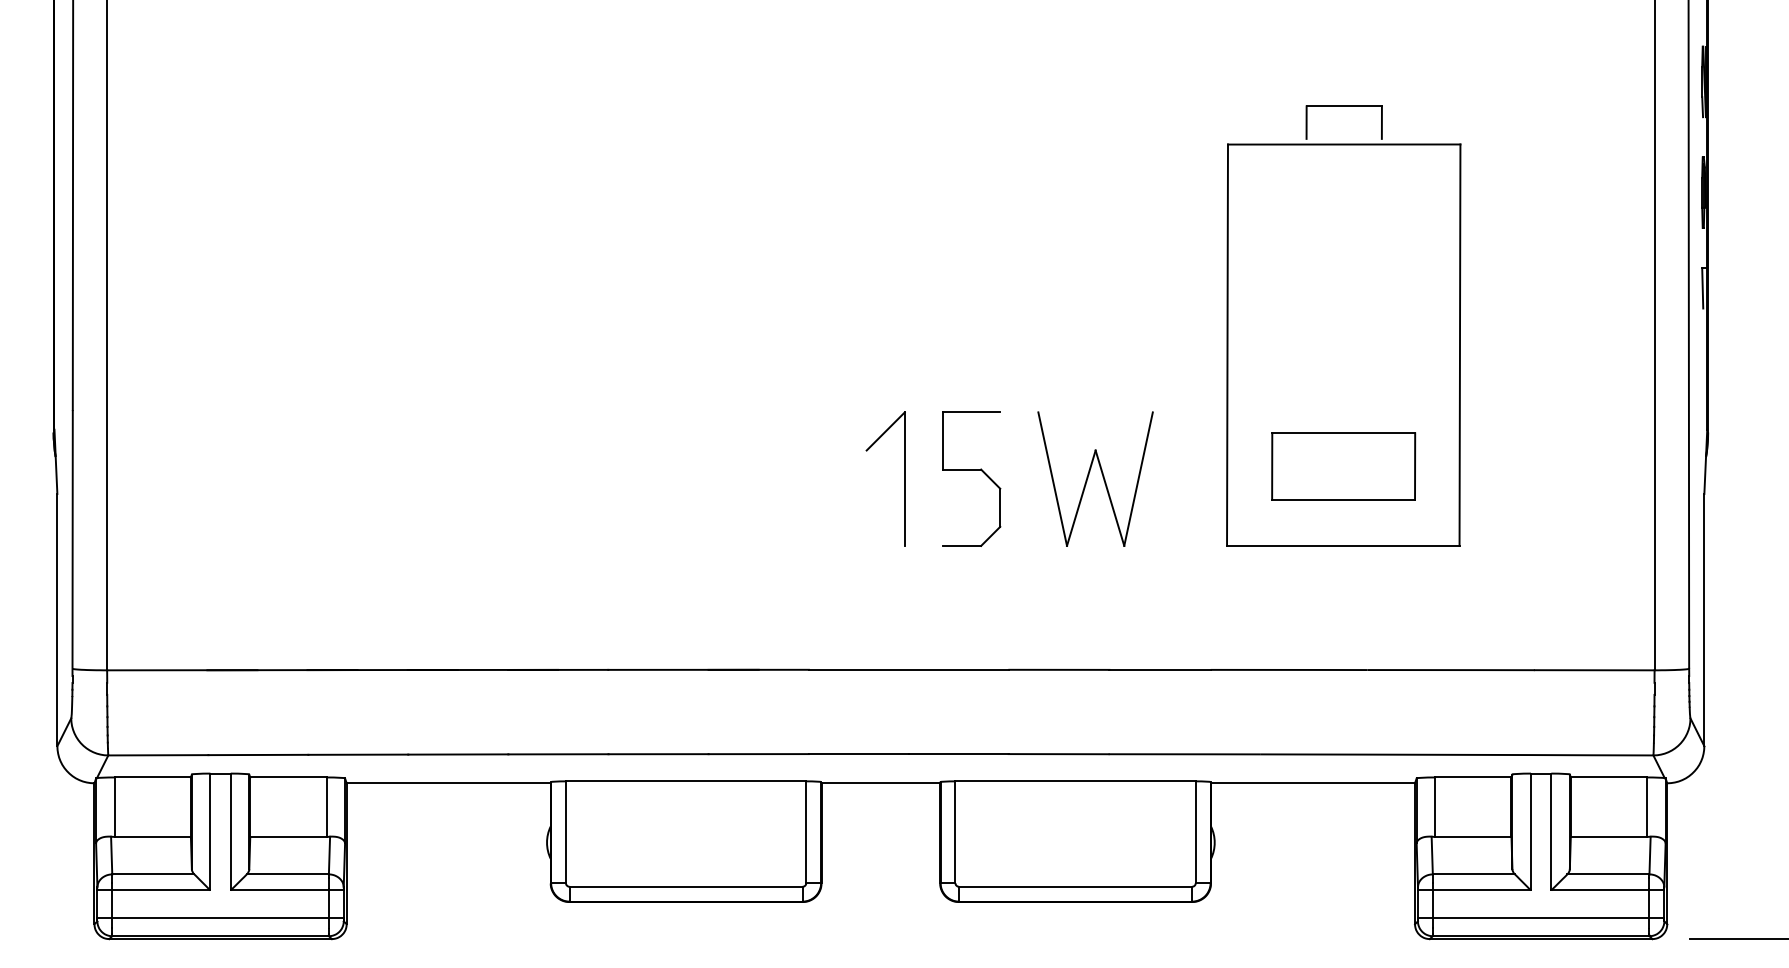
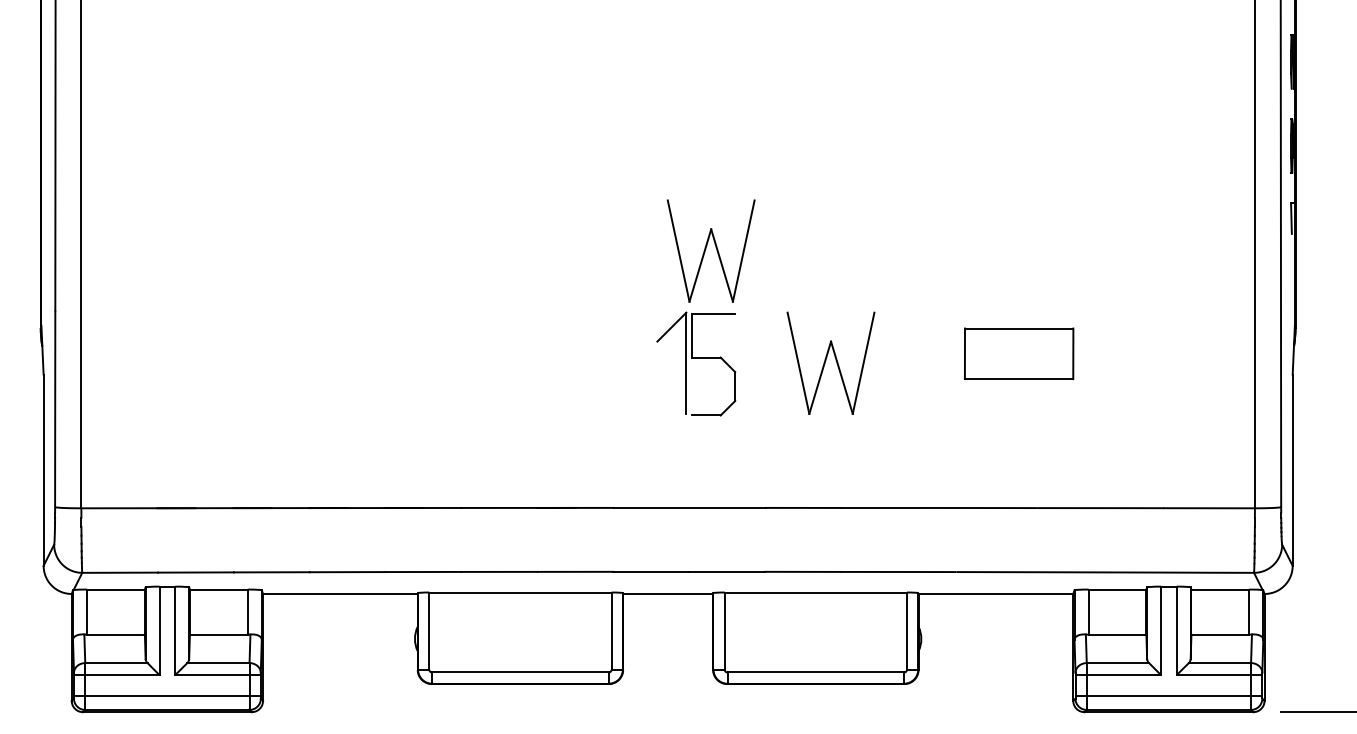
part: (1343, 325) -> (1019, 246), removed
part: (931, 327) -> (706, 248), added
part: (971, 470) -> (713, 358), moved

